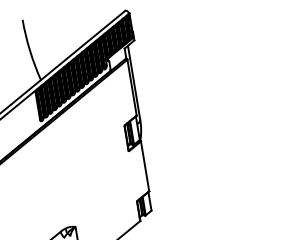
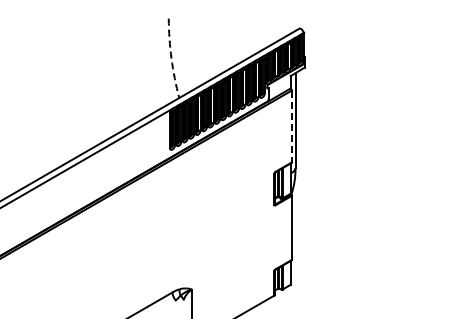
arc: (29, 50) -> (171, 58), solid -> dashed
line: (131, 87) -> (291, 126), solid -> dashed

